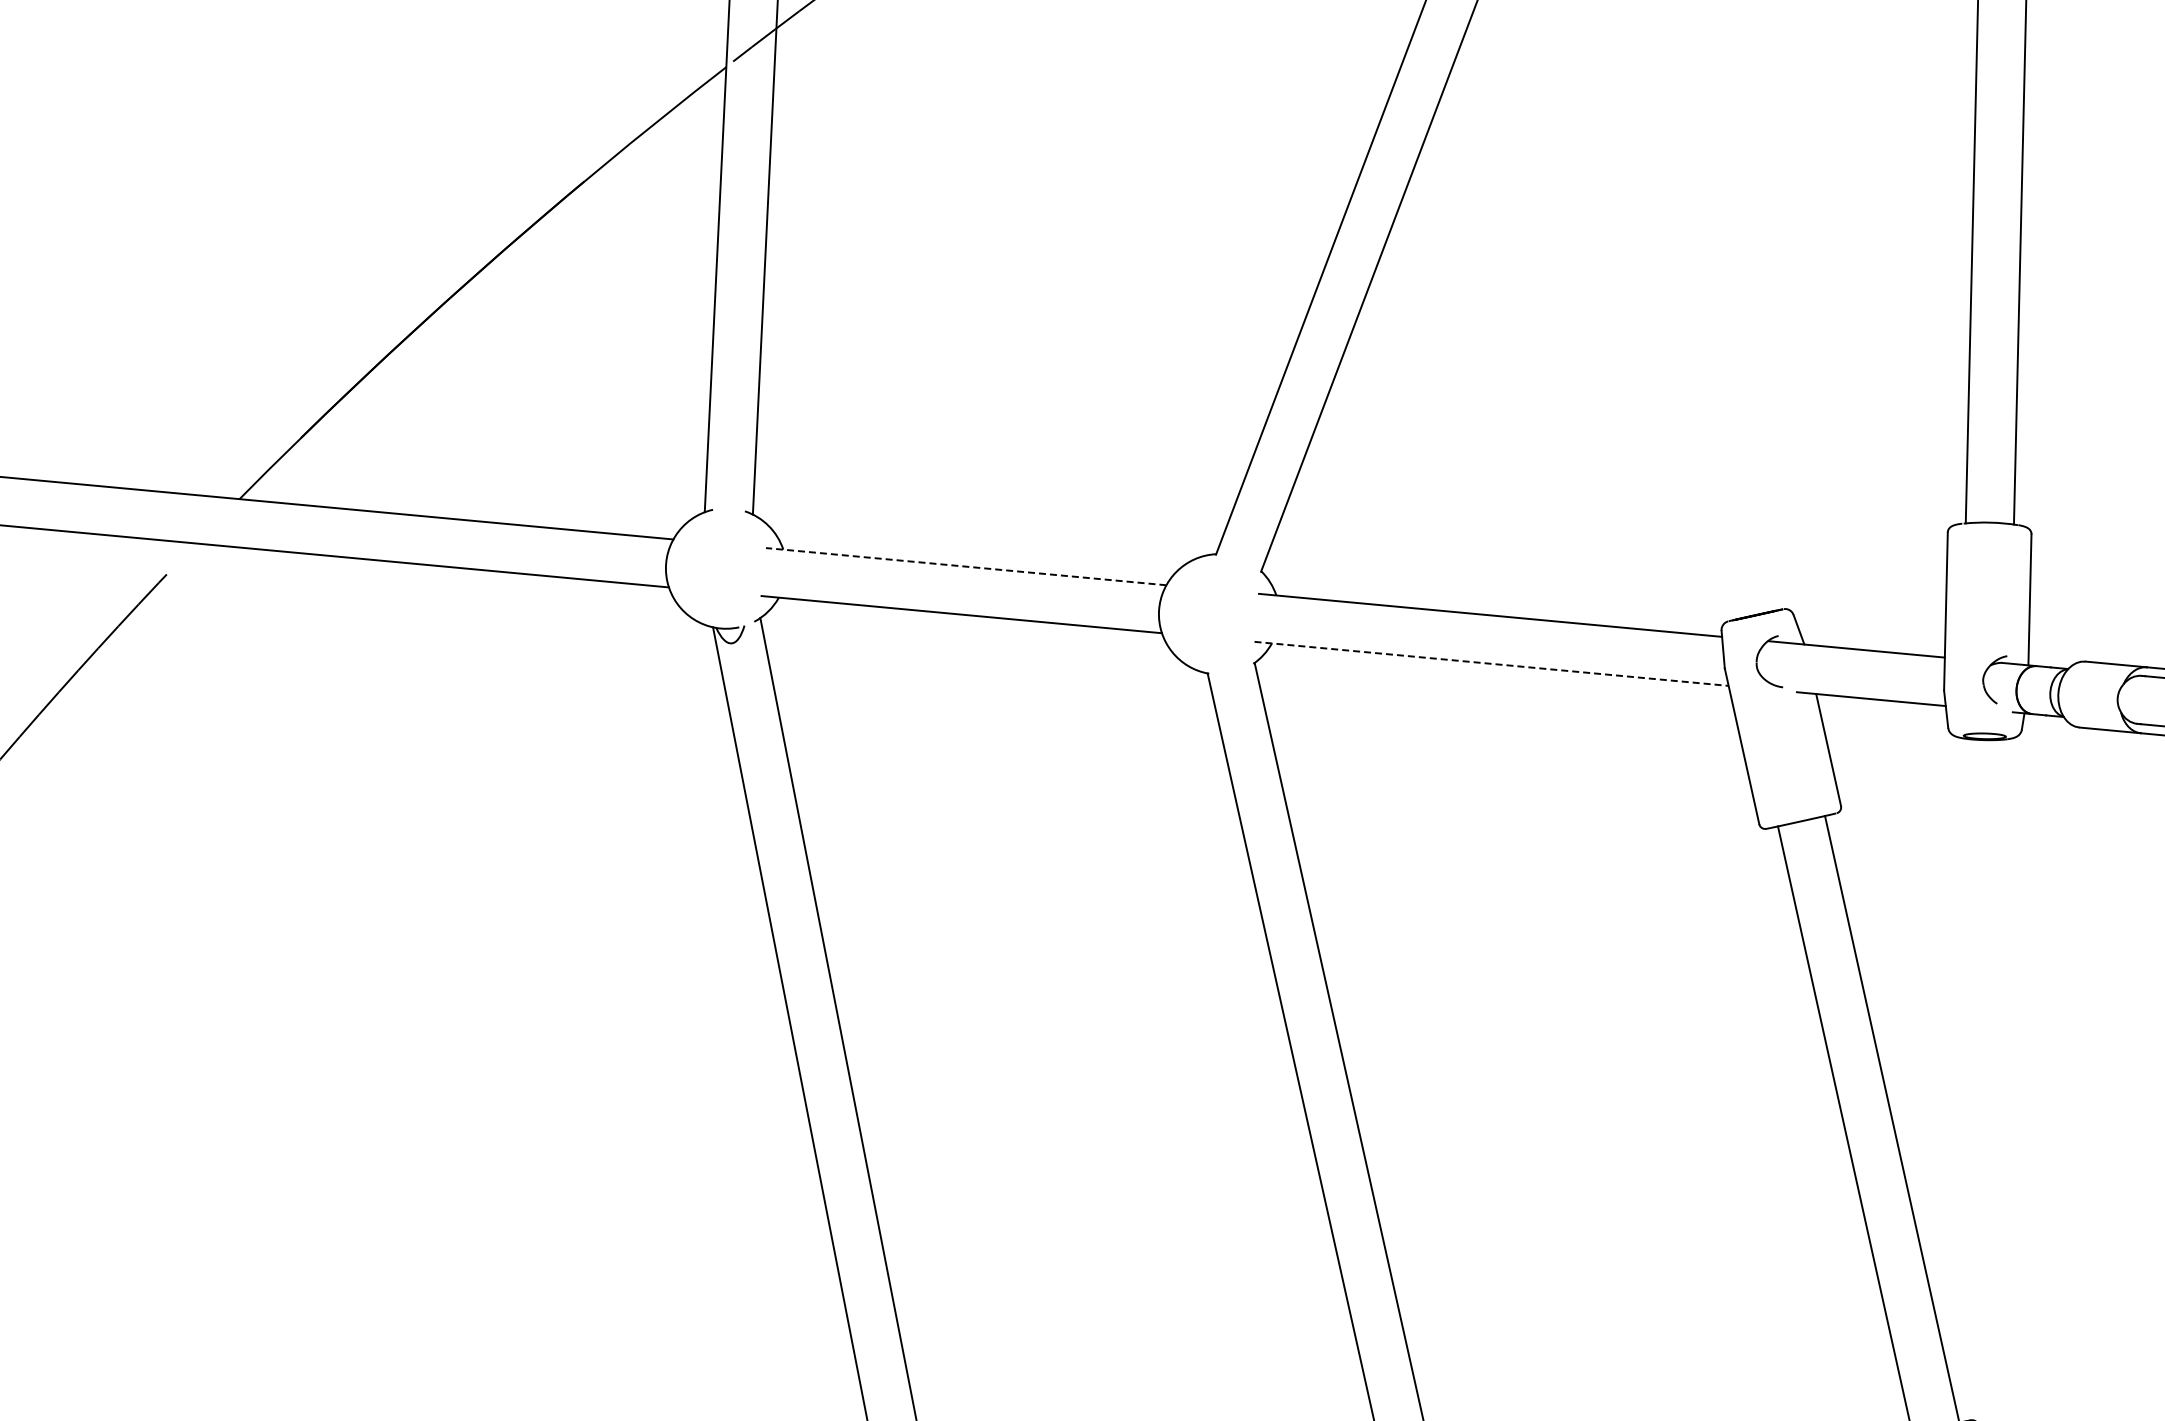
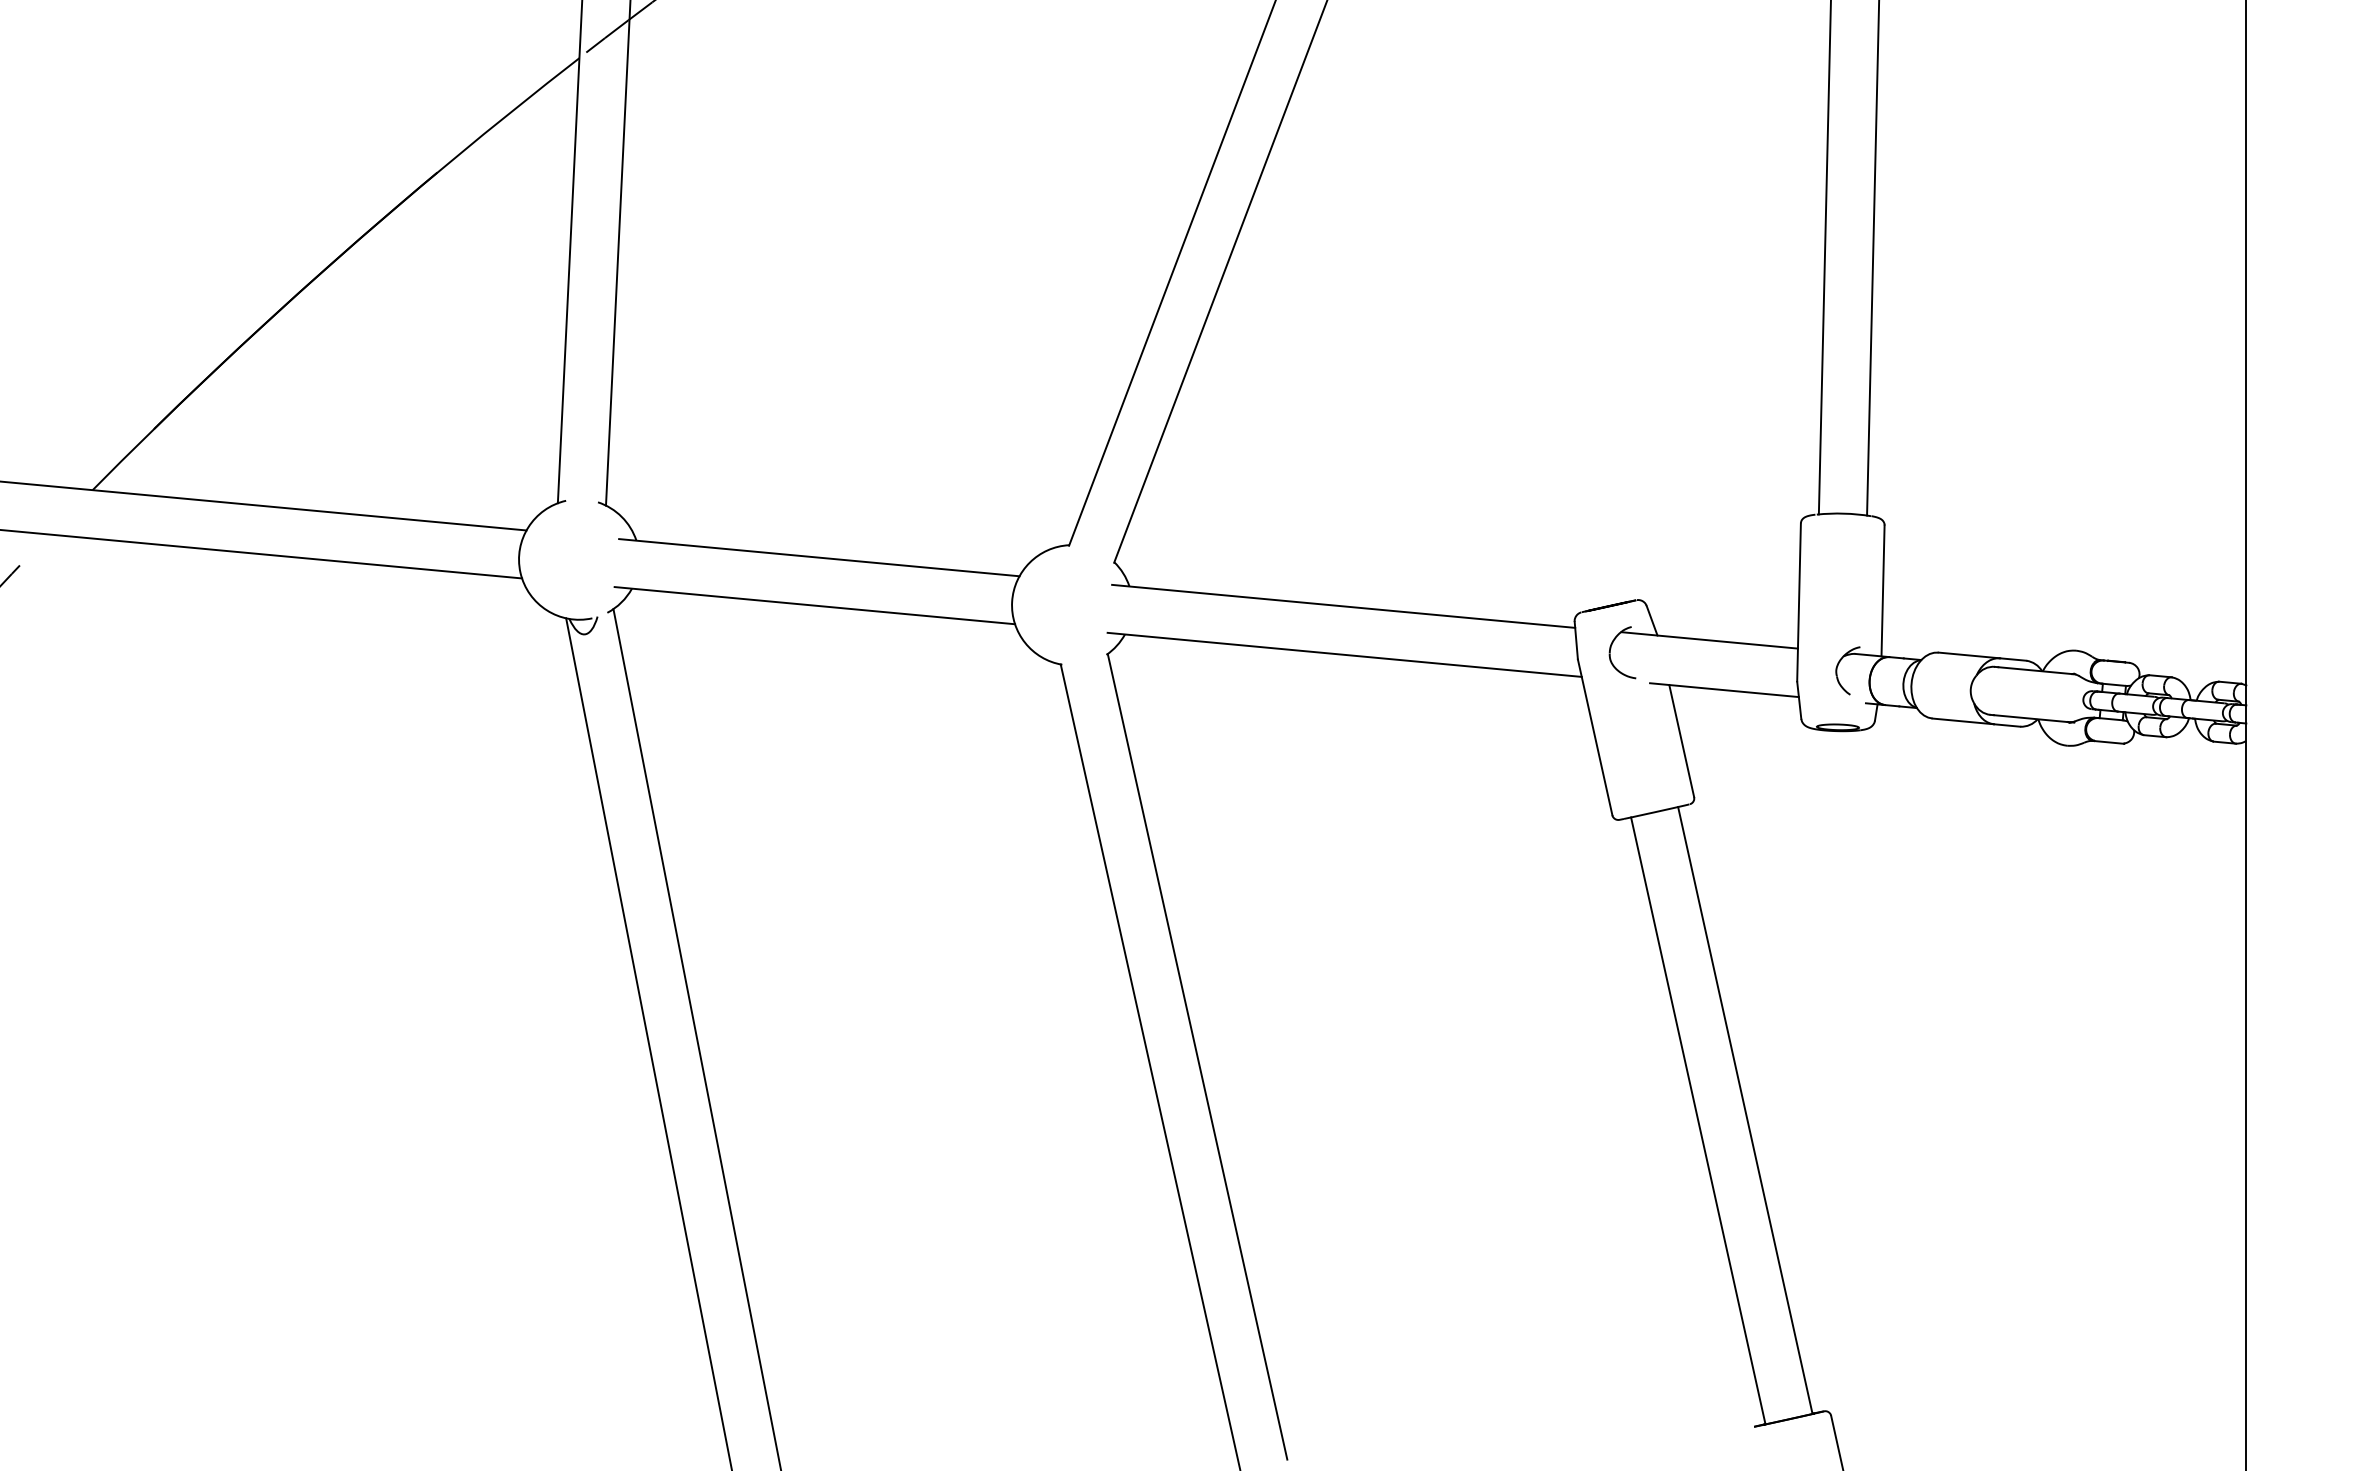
line: (965, 566) -> (818, 557), dashed -> solid
line: (1492, 663) -> (1345, 654), dashed -> solid

